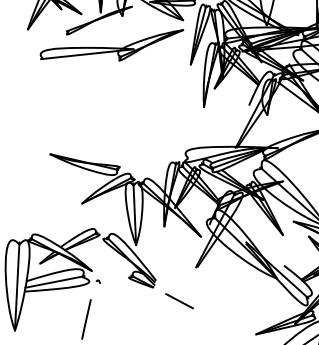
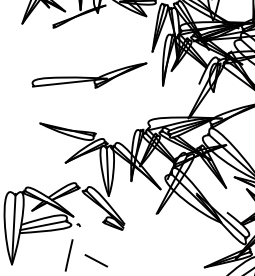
part: (111, 45) -> (89, 75), moved
line: (179, 301) -> (96, 261), moved

